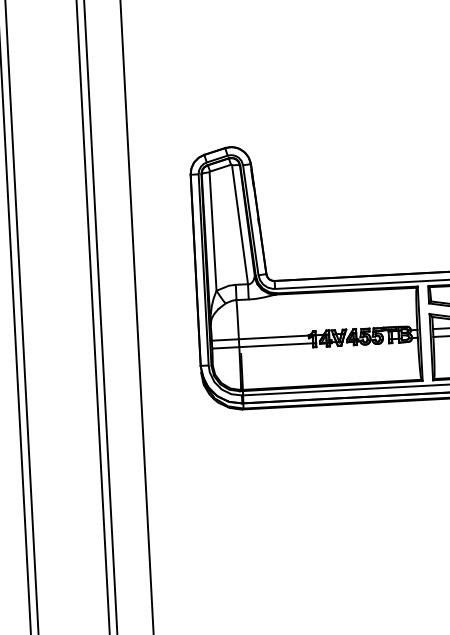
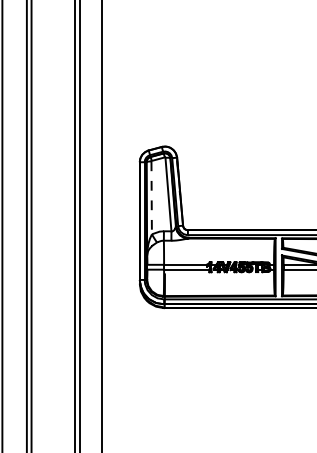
line: (212, 232) -> (151, 198), solid -> dashed

